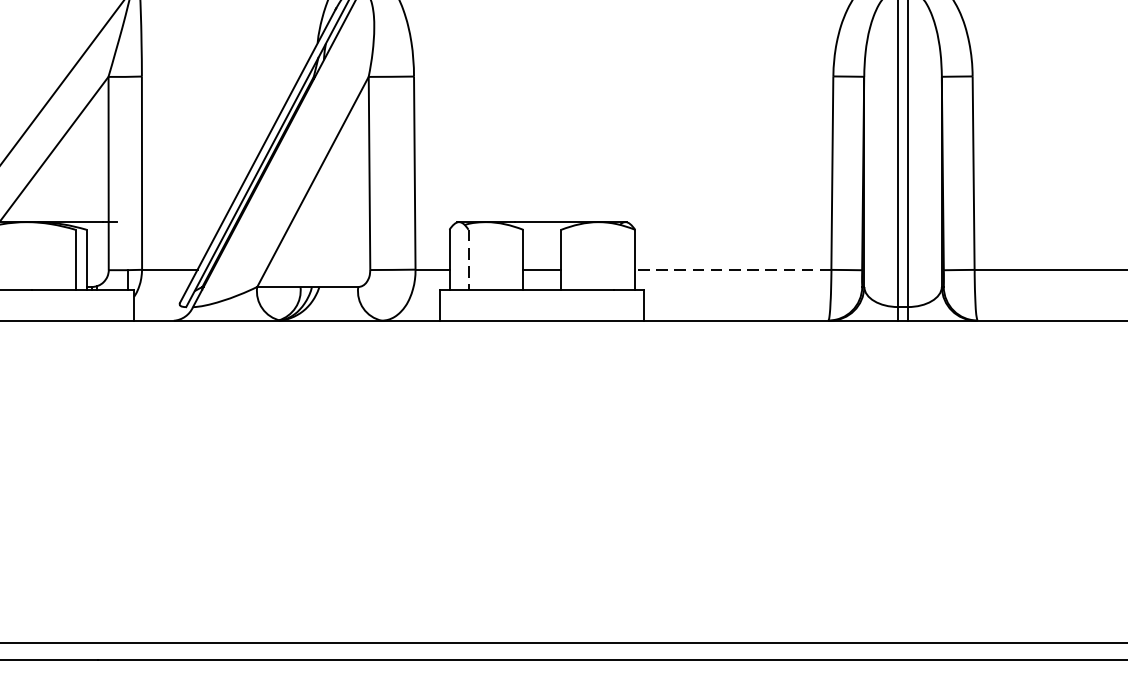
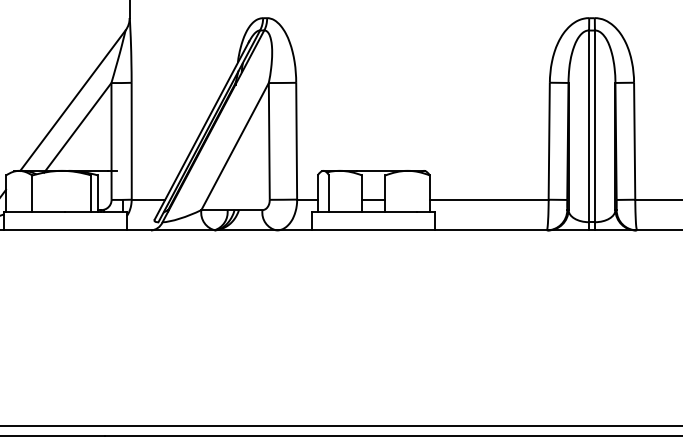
line: (469, 261) -> (329, 194), dashed -> solid
line: (731, 269) -> (488, 199), dashed -> solid

